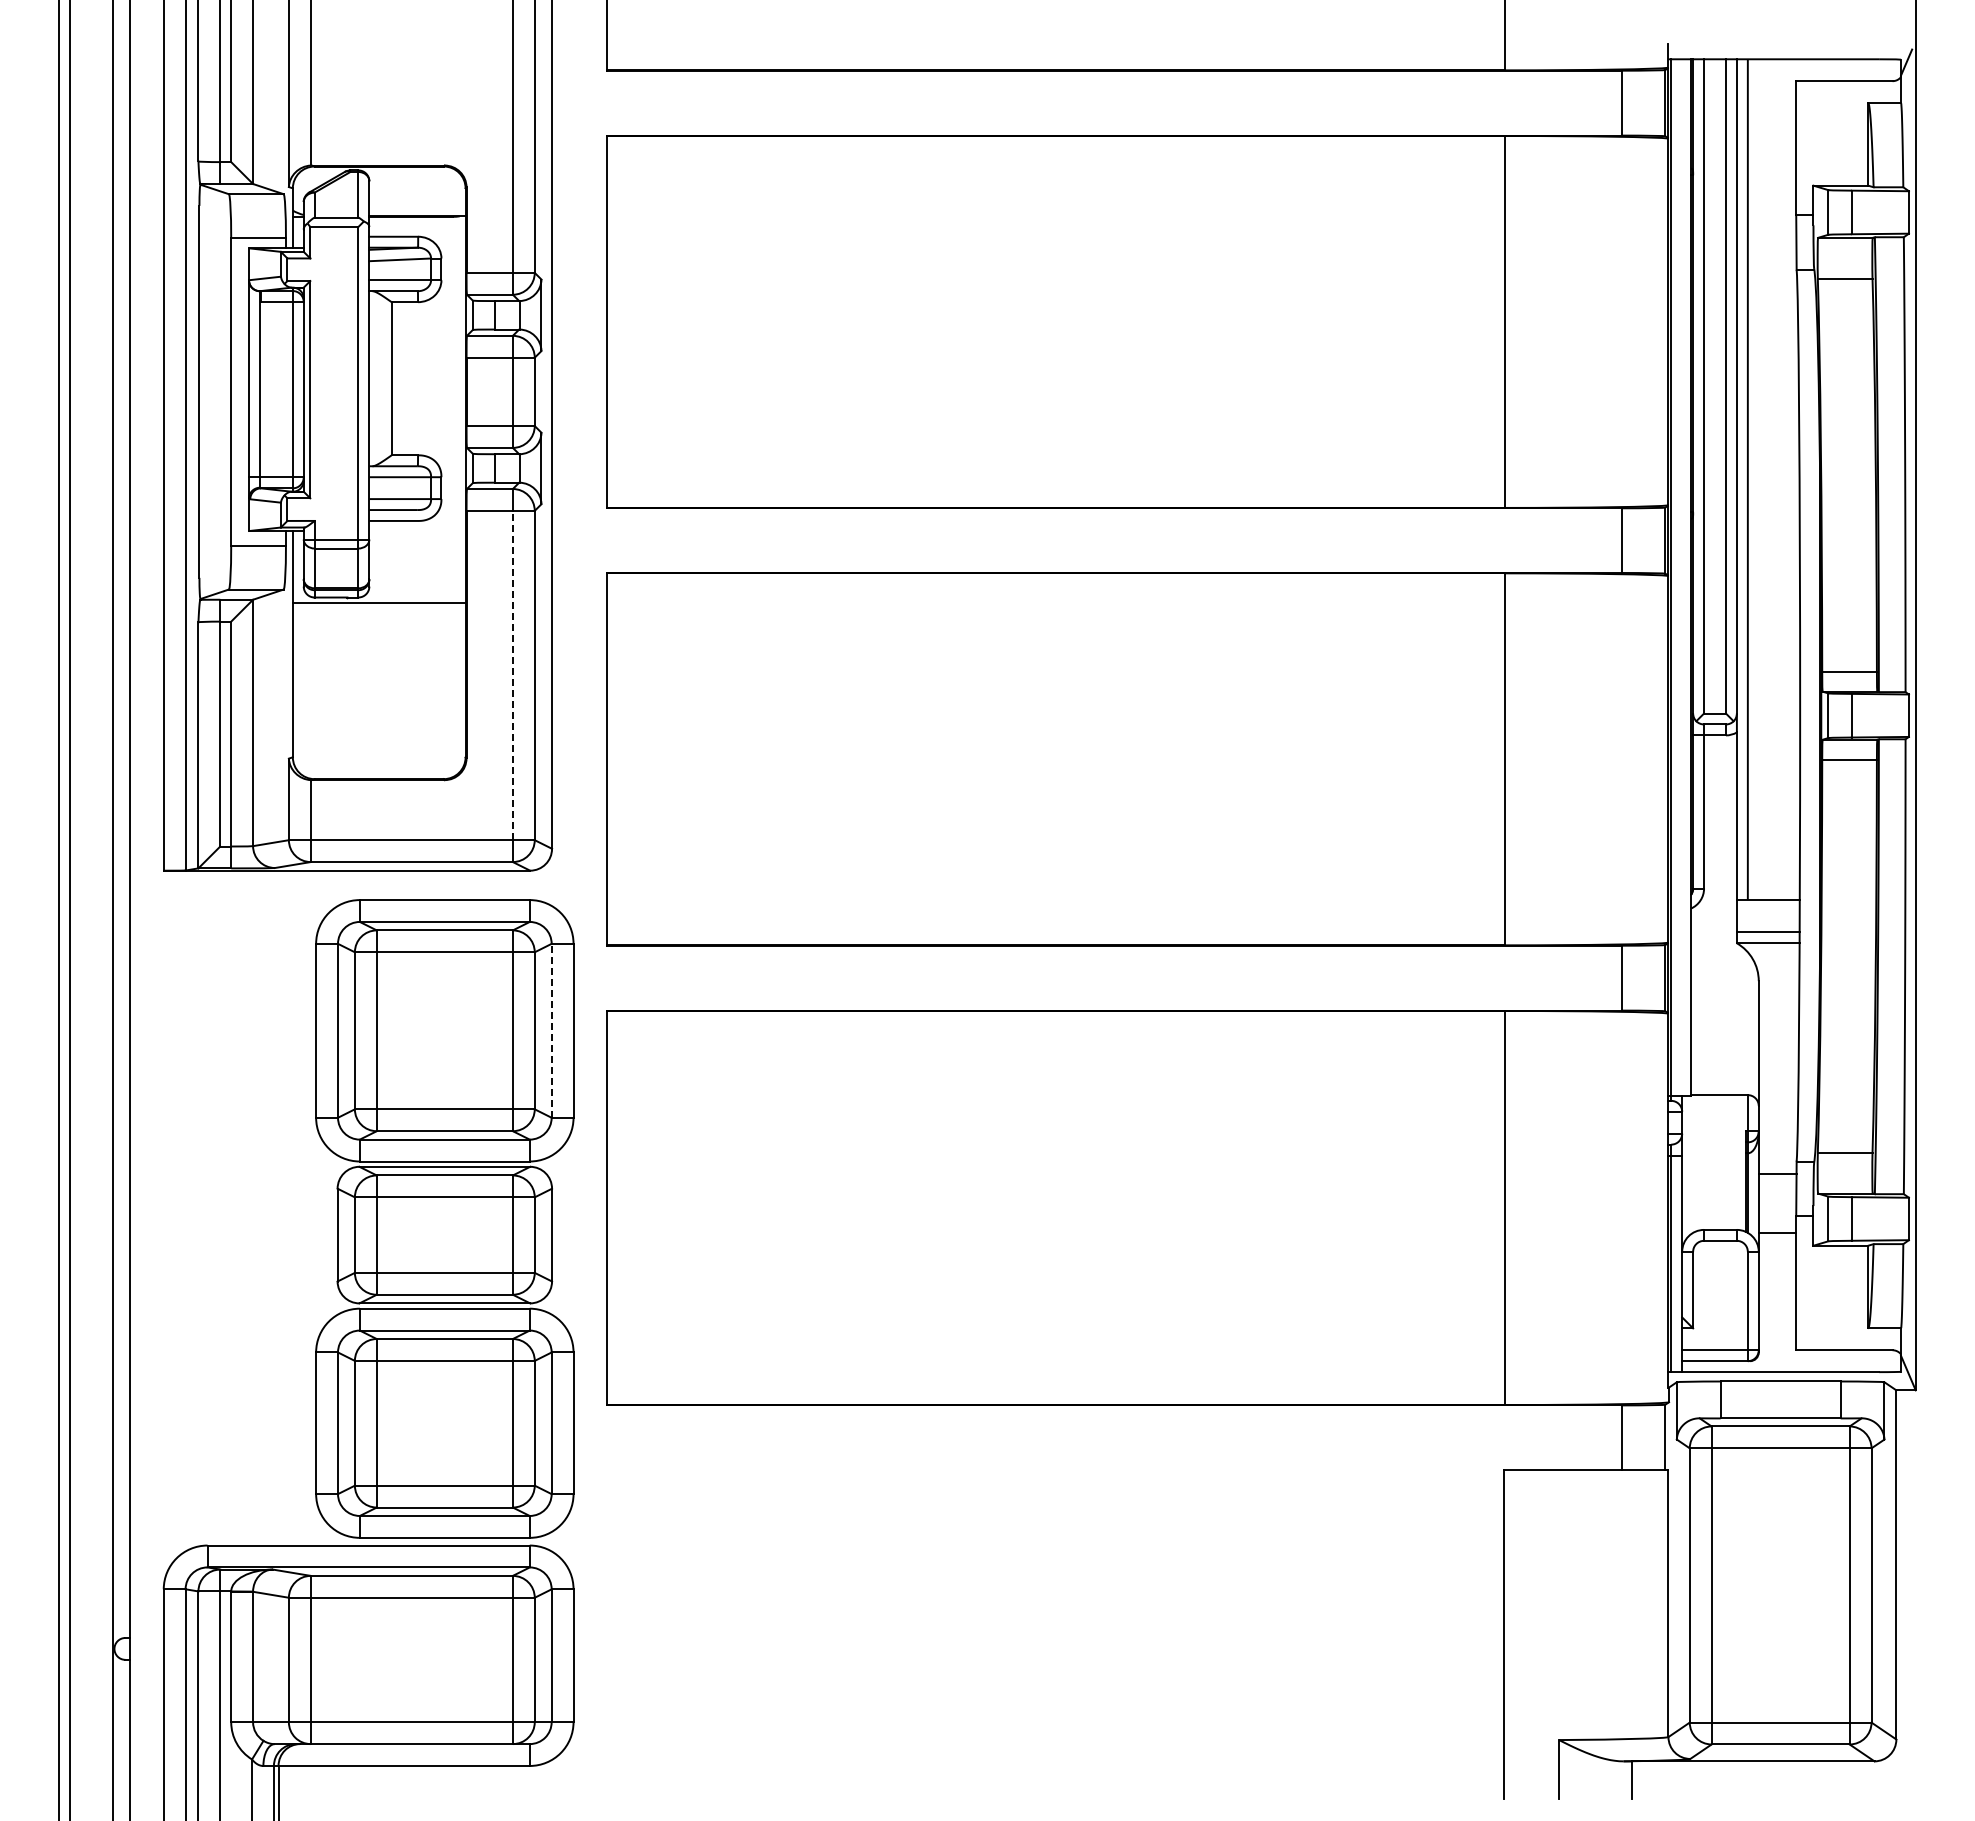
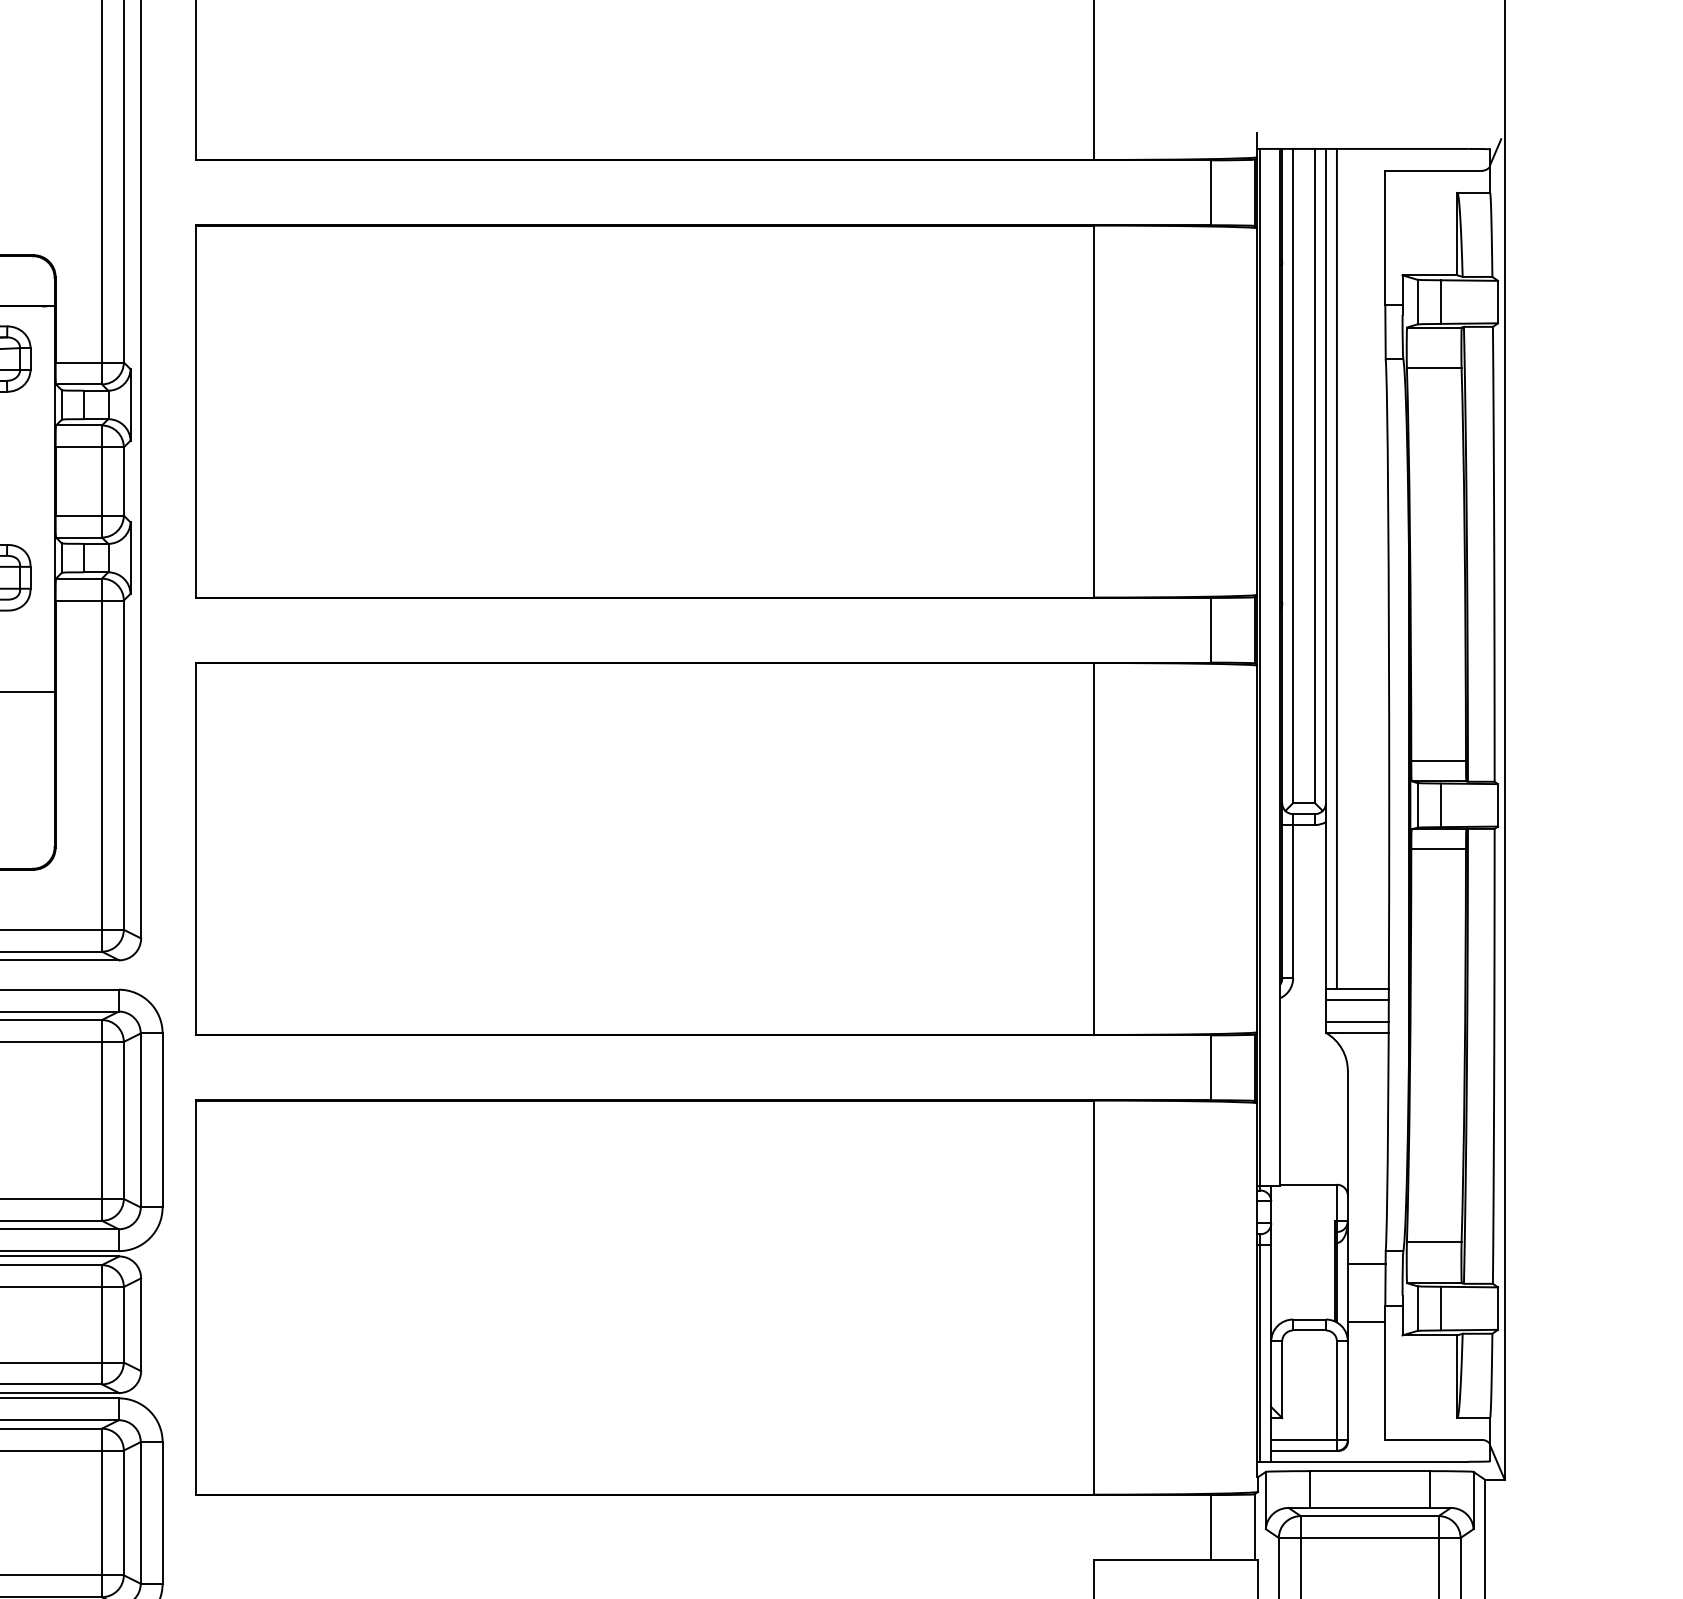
line: (512, 675) -> (101, 765), dashed -> solid
line: (1767, 910) -> (1356, 1000), added
line: (551, 1030) -> (140, 1120), dashed -> solid

